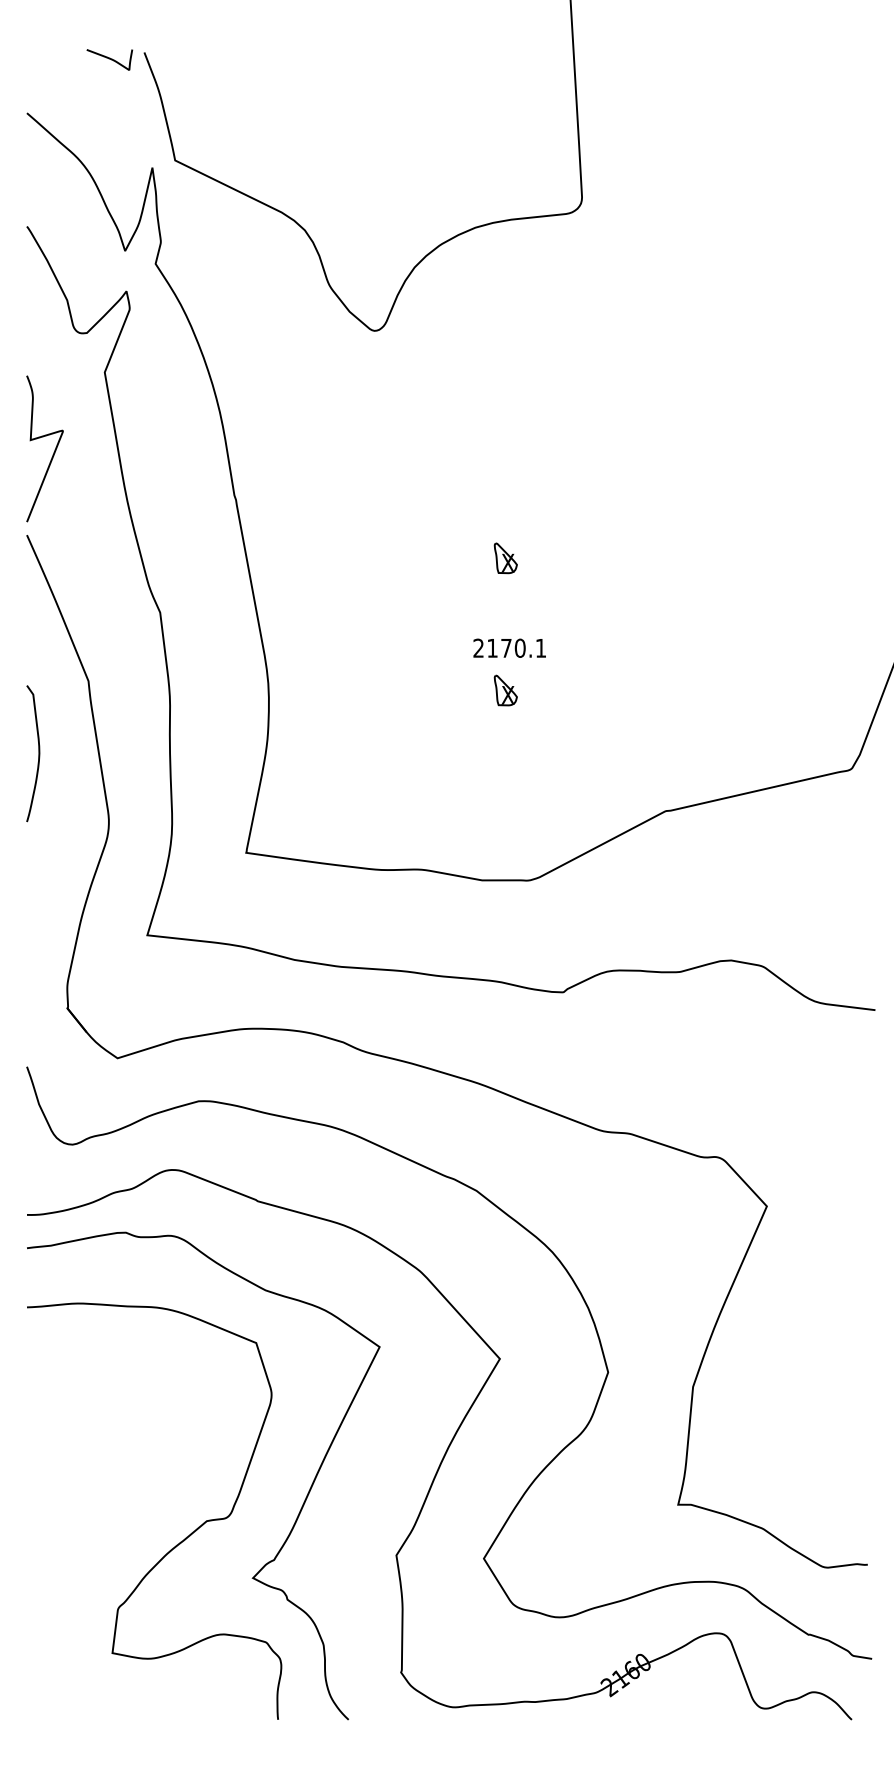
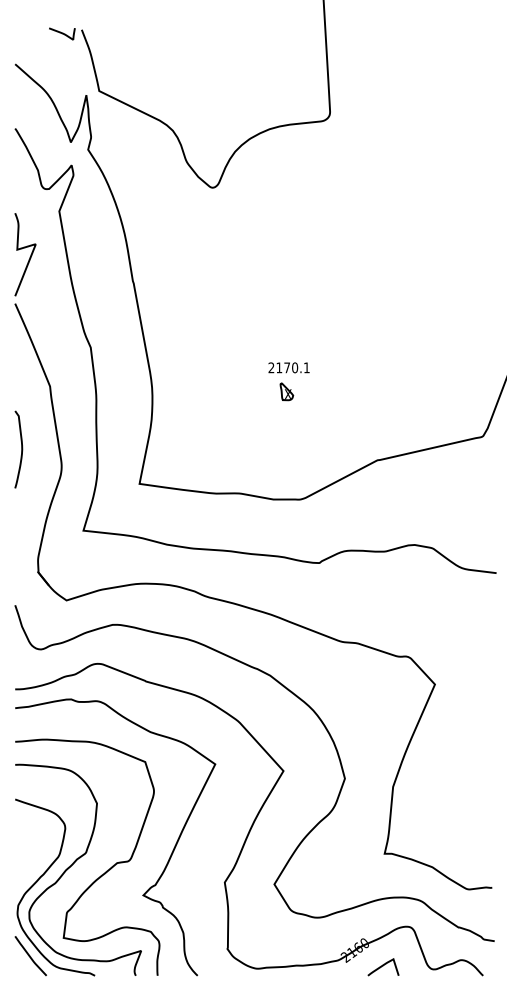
part: (505, 557) -> (286, 316), removed
curve: (38, 753) -> (21, 449), moved
part: (129, 1523) -> (73, 864), added
curve: (676, 1703) -> (383, 966), added

